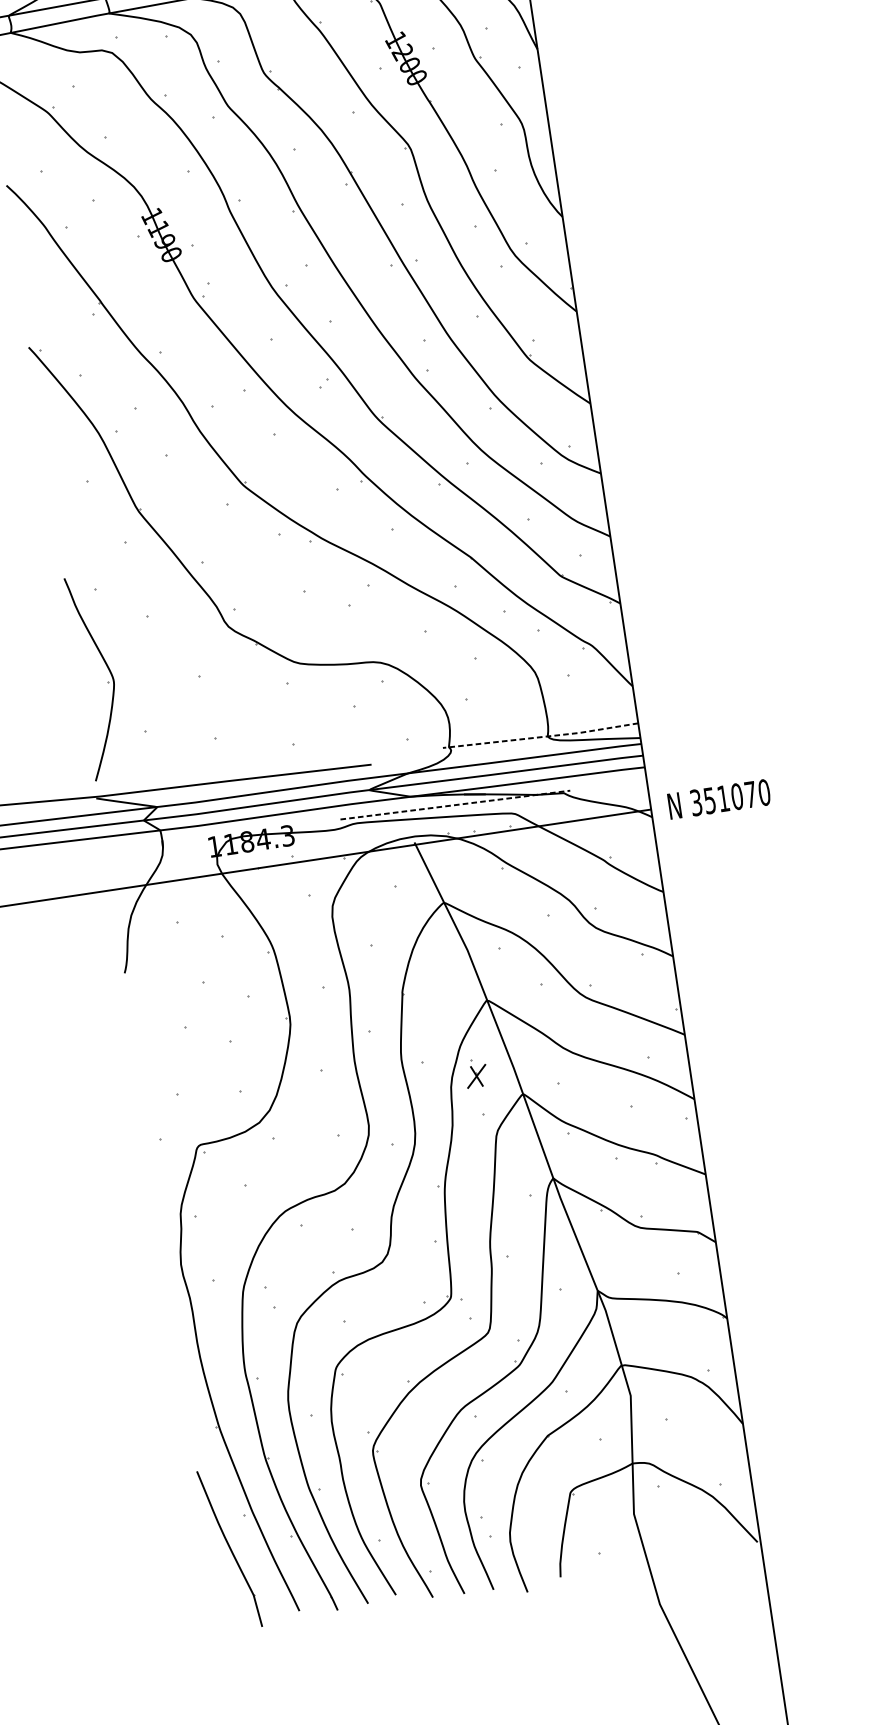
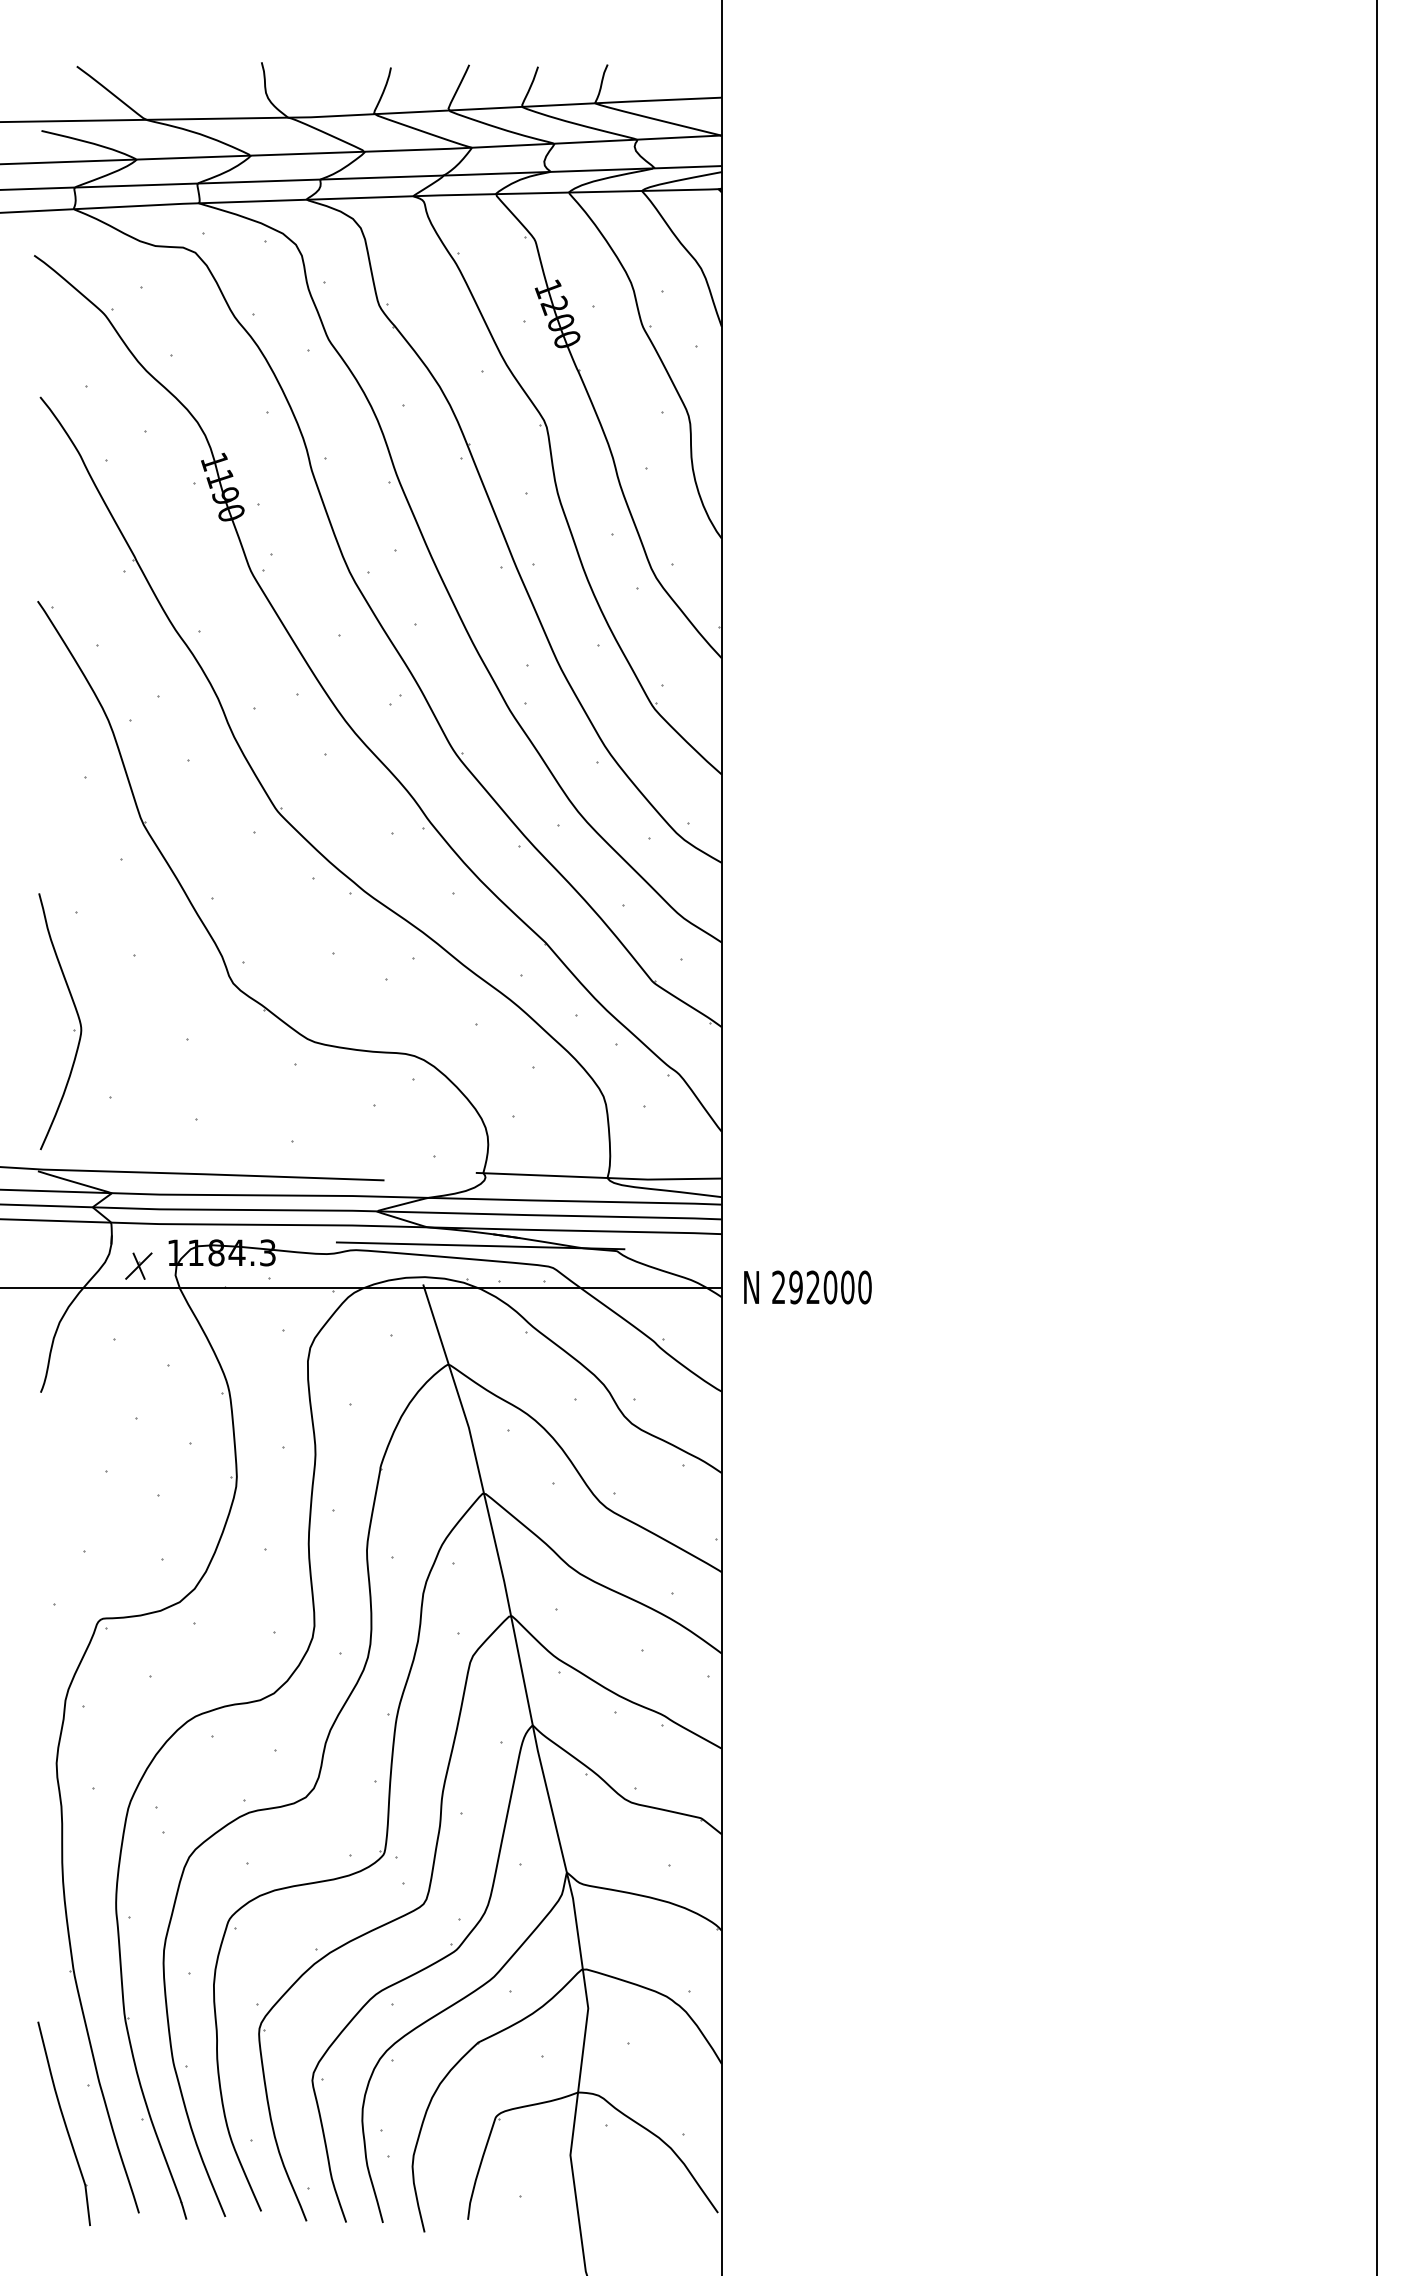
line: (541, 736) -> (599, 1177), dashed -> solid
text: (723, 798) -> (813, 1287), 351070 -> 292000
line: (455, 804) -> (480, 1245), dashed -> solid
part: (476, 1075) -> (138, 1265), moved

